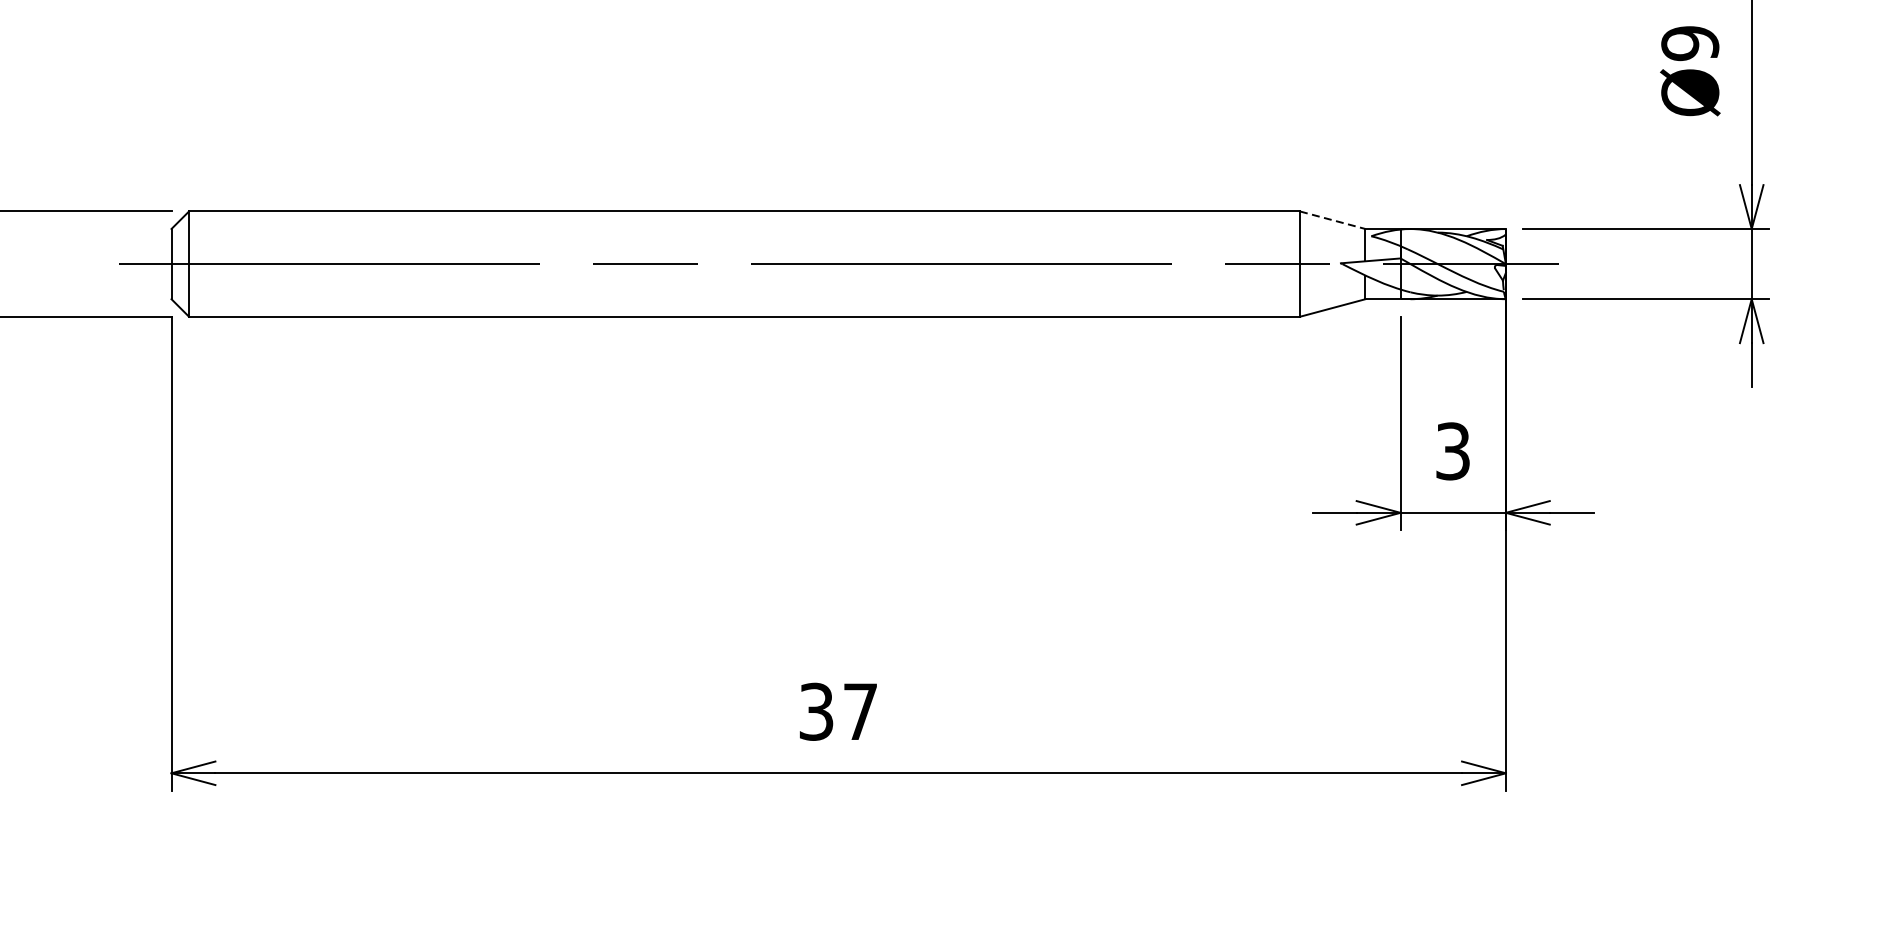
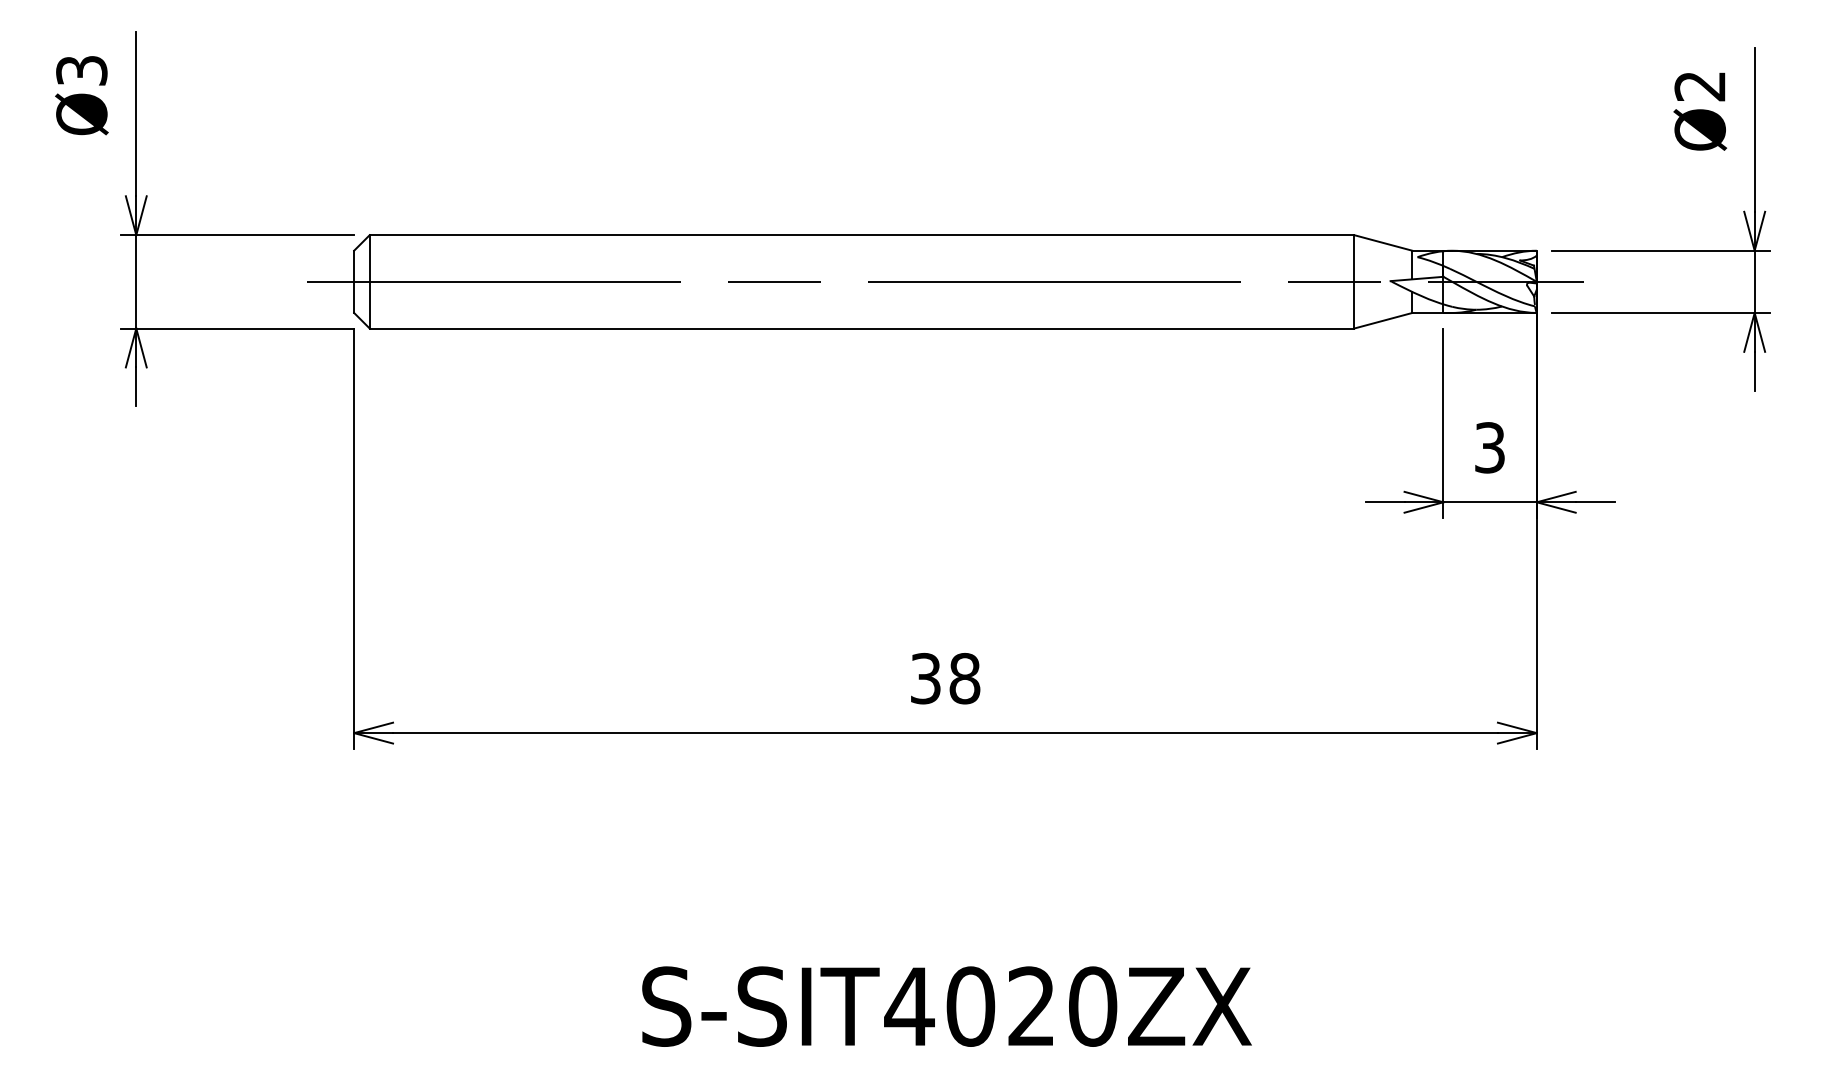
text: (1689, 43) -> (1699, 86), Ø9 -> Ø2
line: (1332, 220) -> (1383, 243), dashed -> solid
text: (860, 711) -> (964, 678), 37 -> 38

